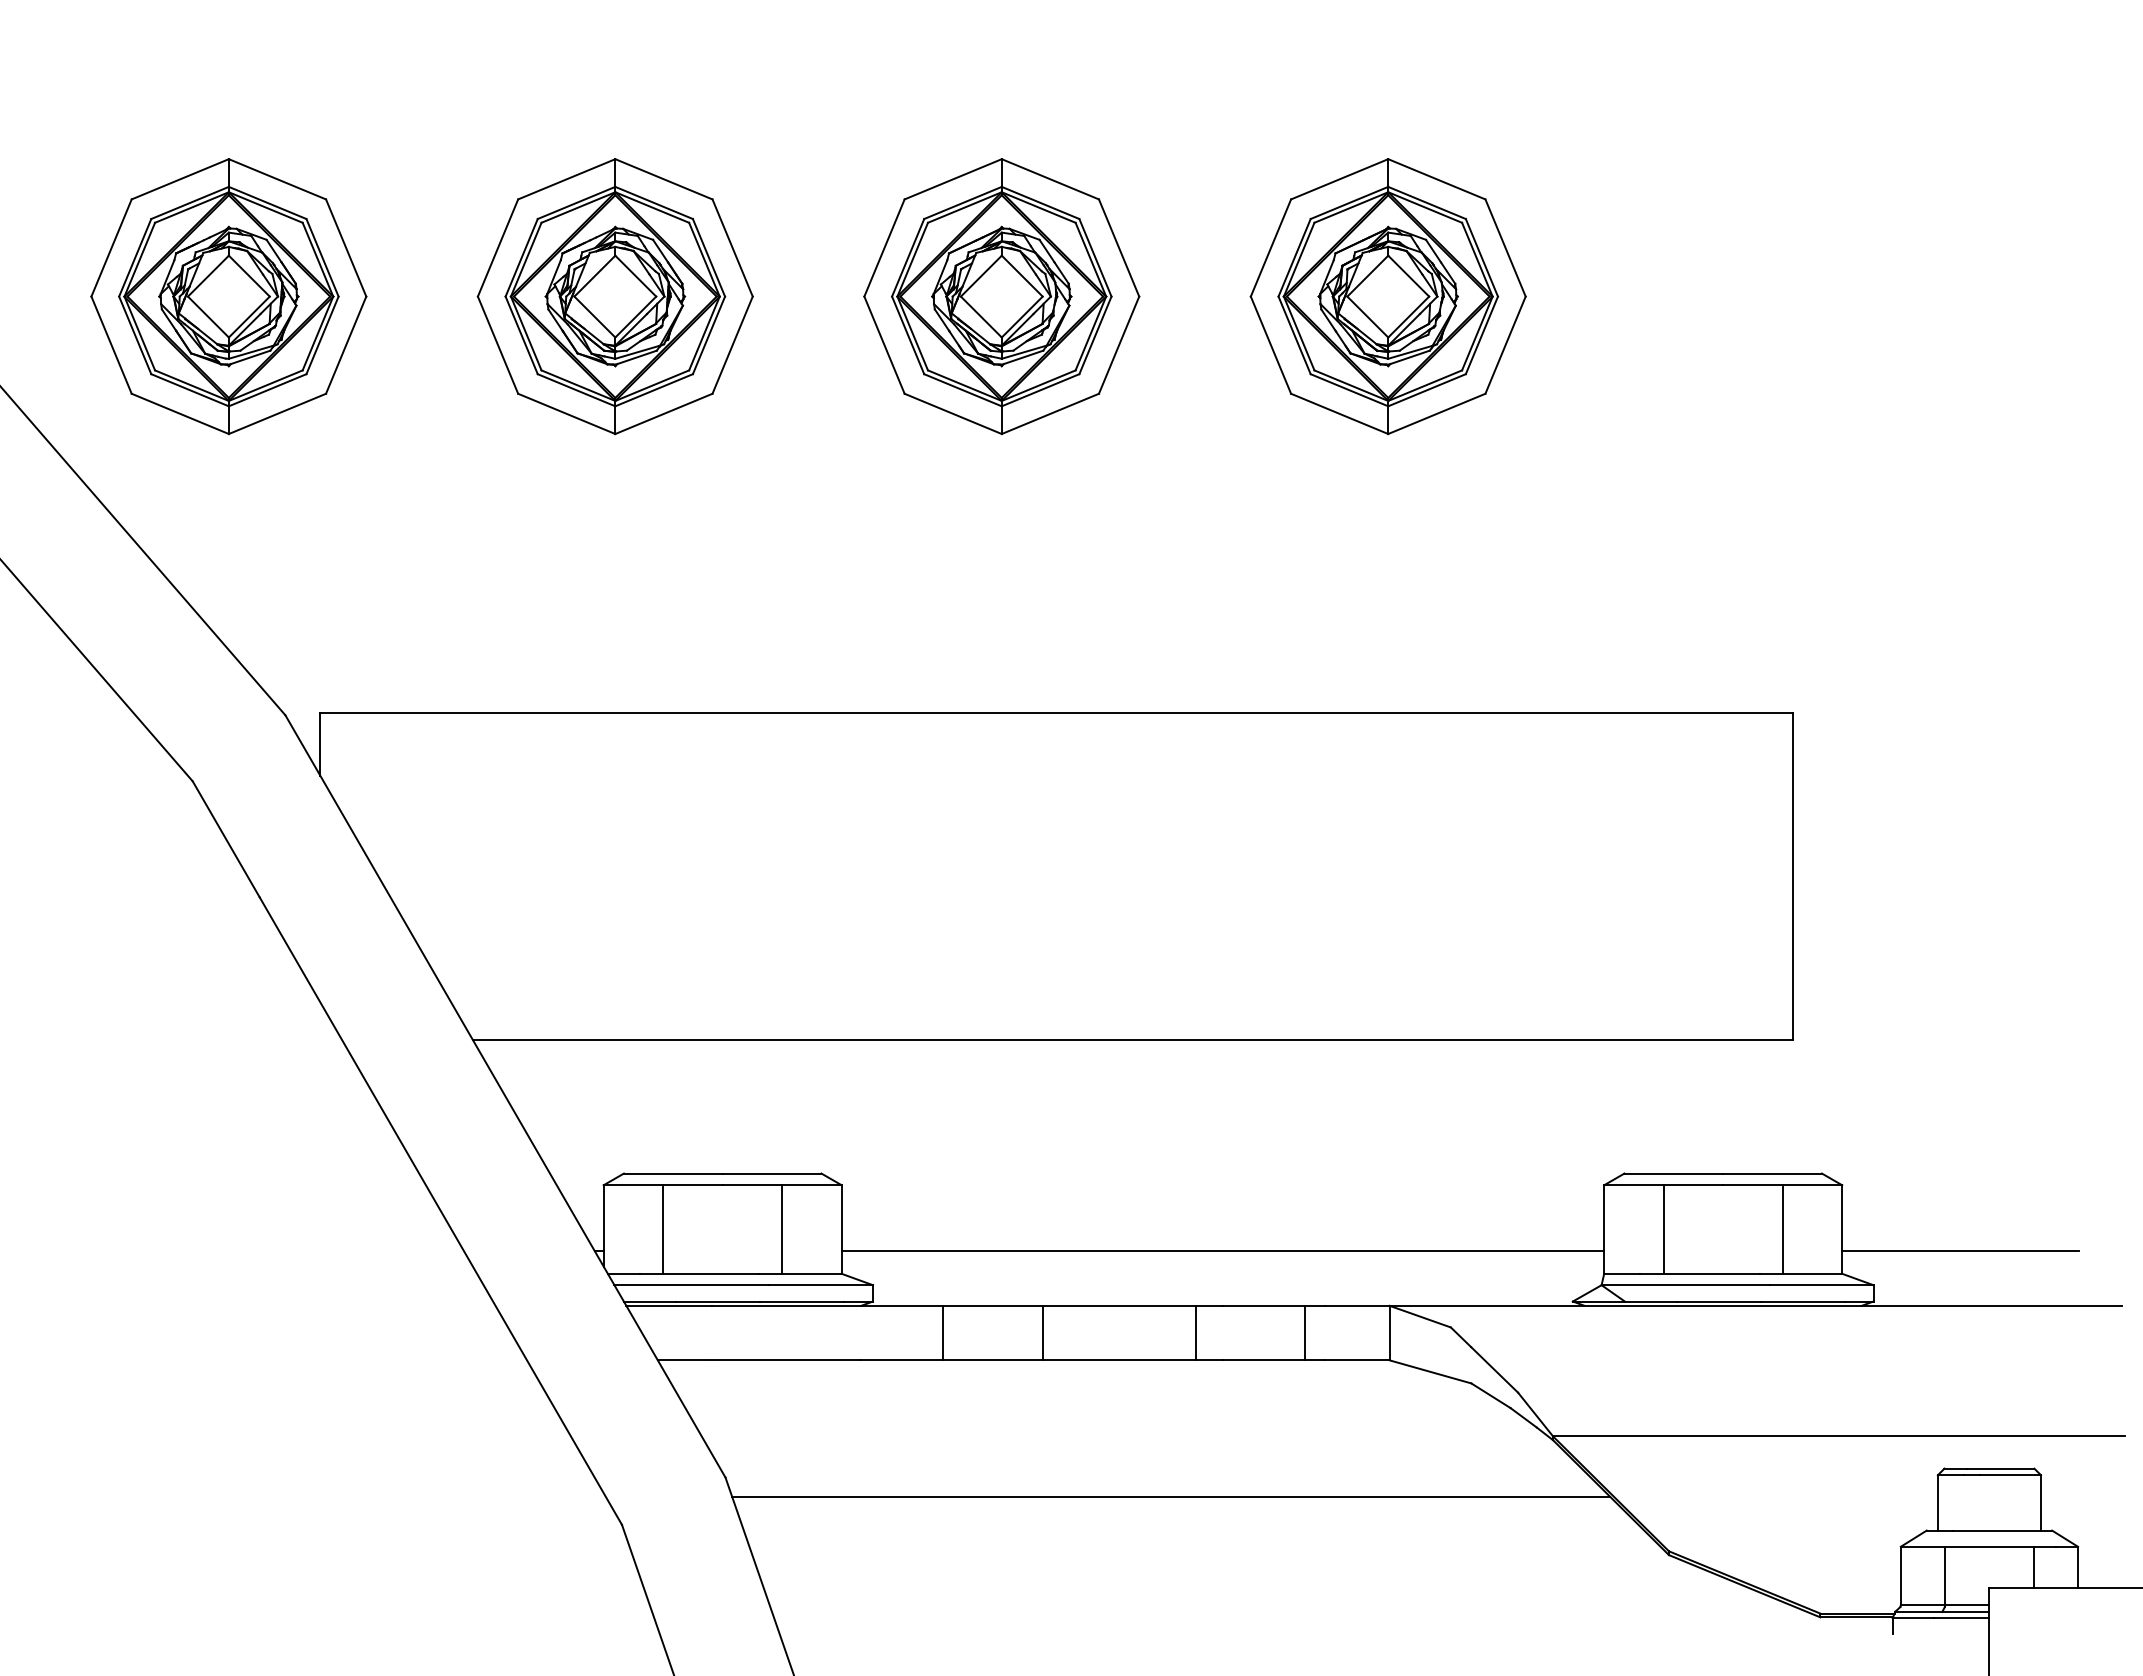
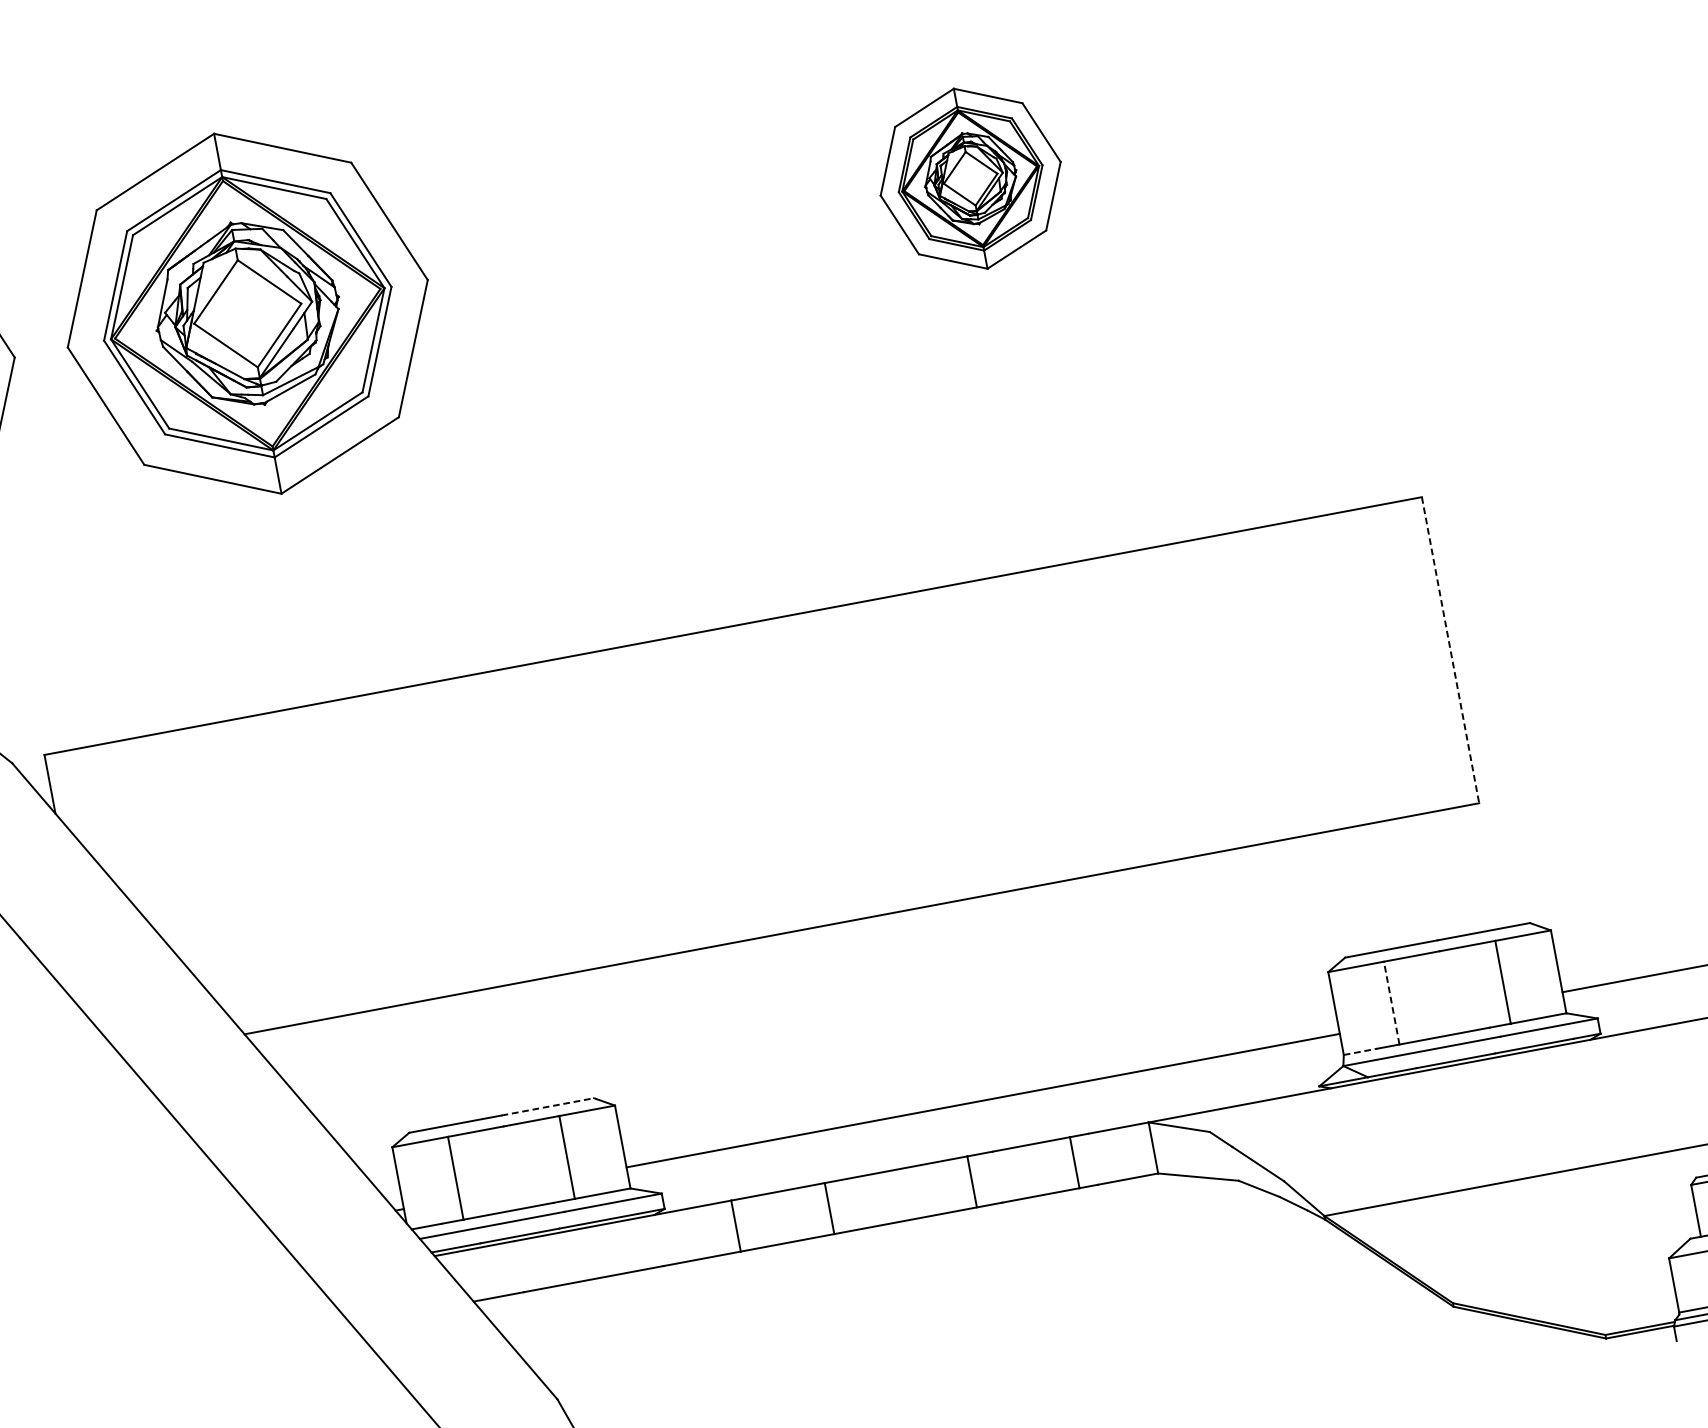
part: (614, 296) -> (246, 314), size x1.4
part: (1001, 296) -> (608, 246), removed
part: (1387, 296) -> (970, 178), size x0.7
line: (1792, 876) -> (1450, 650), solid -> dashed
line: (772, 1173) -> (548, 1106), solid -> dashed
line: (1663, 1229) -> (1391, 1003), solid -> dashed
line: (1622, 1273) -> (1360, 1051), solid -> dashed
line: (1170, 1496) -> (977, 1339), removed

